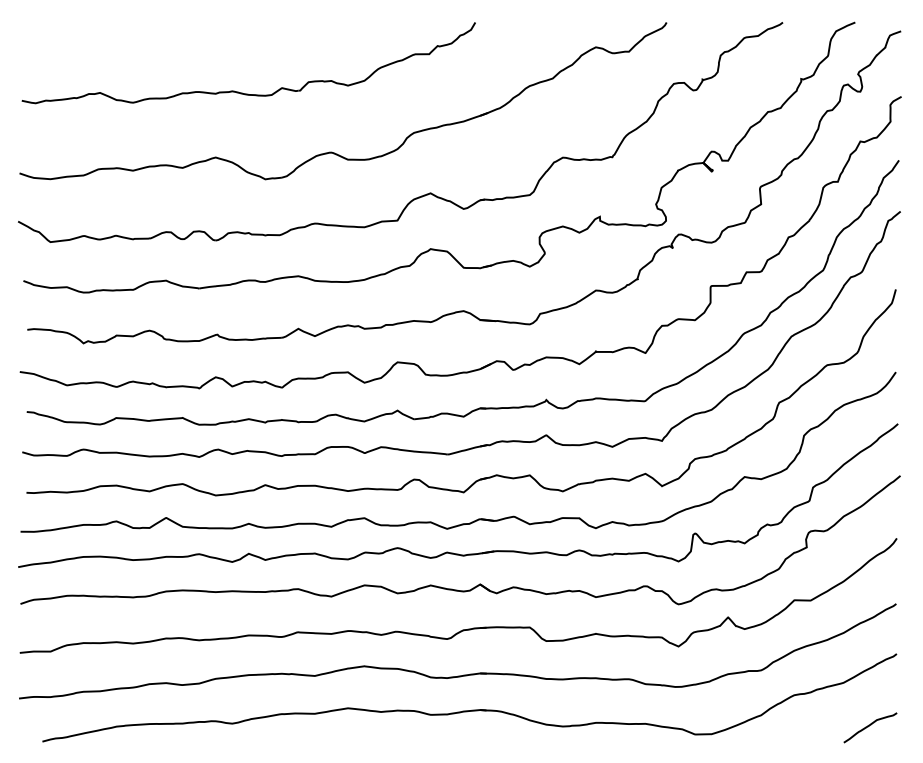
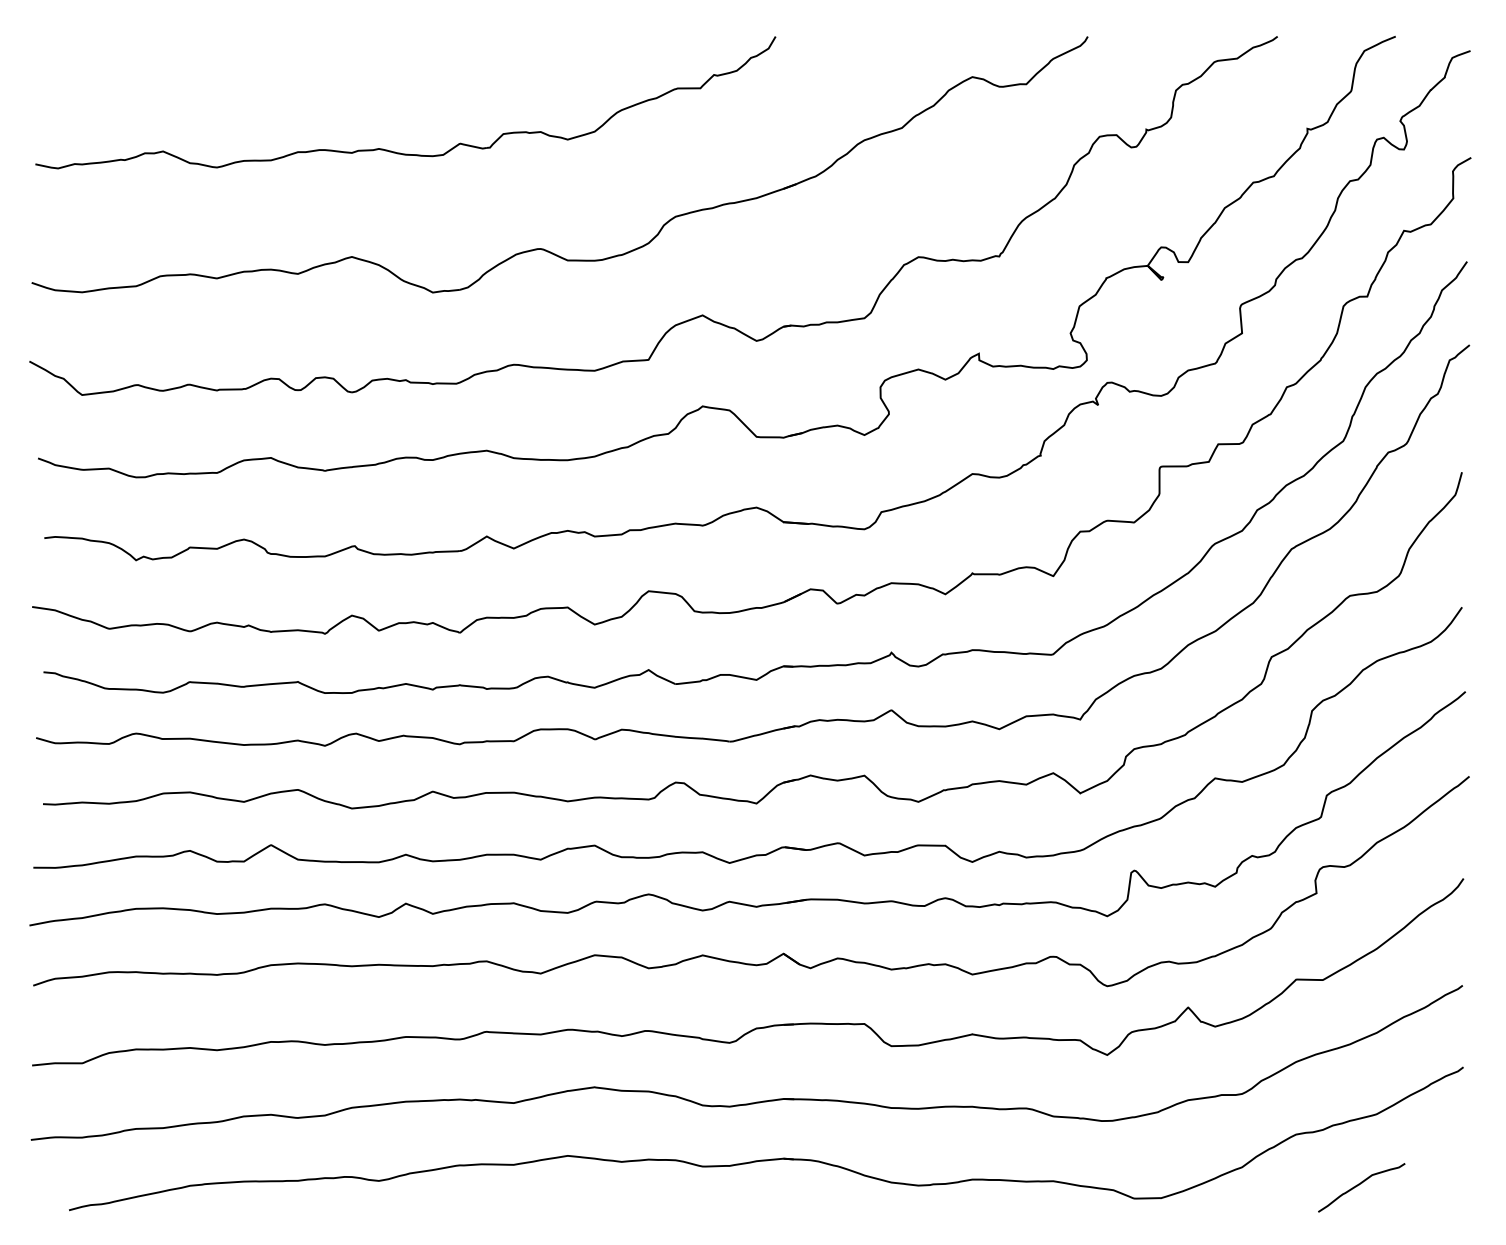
curve: (869, 726) -> (1360, 1185), moved

